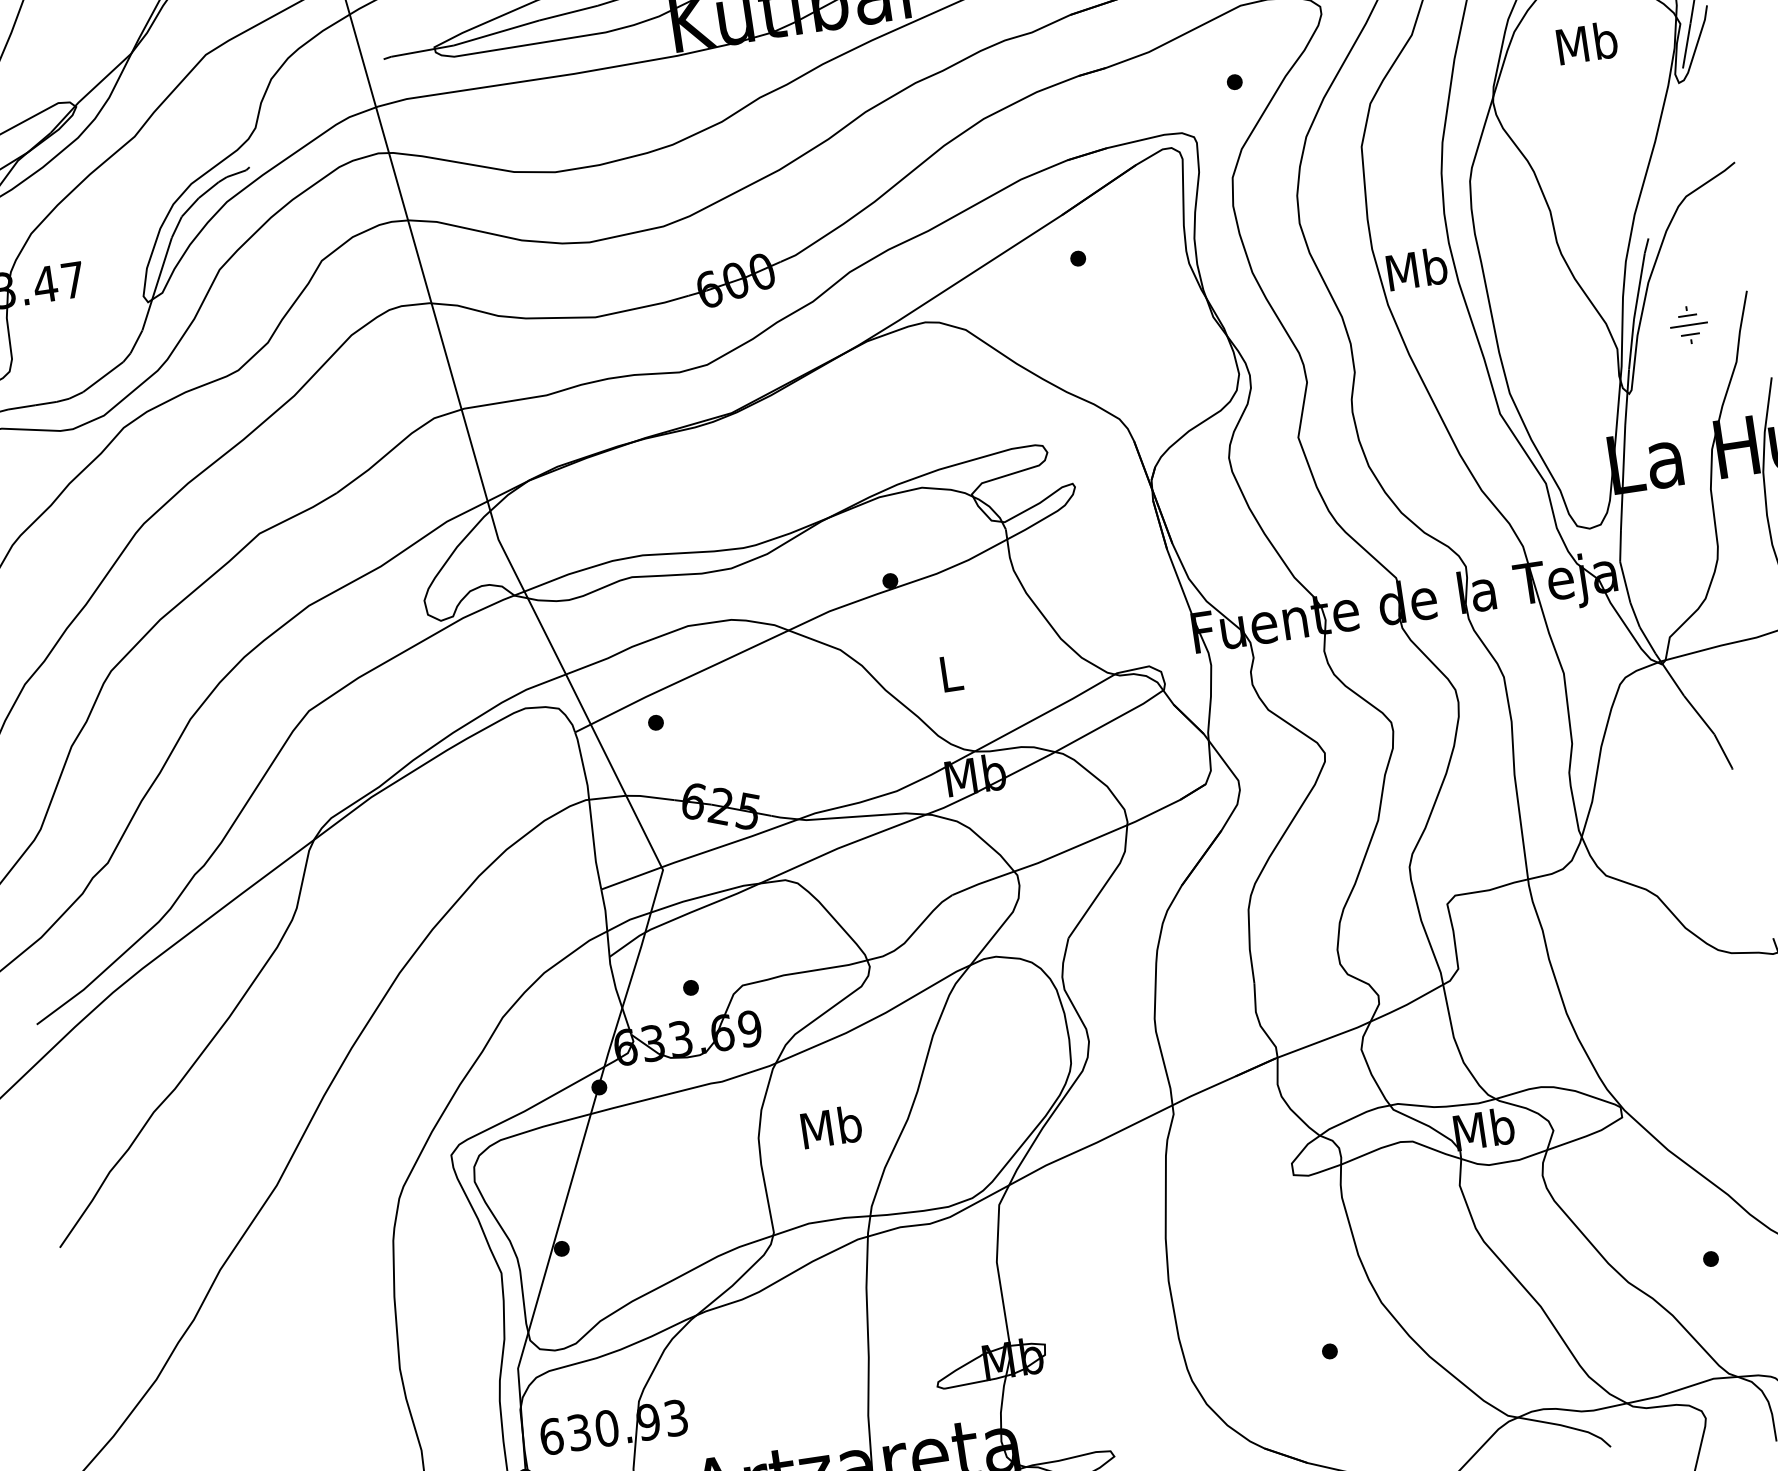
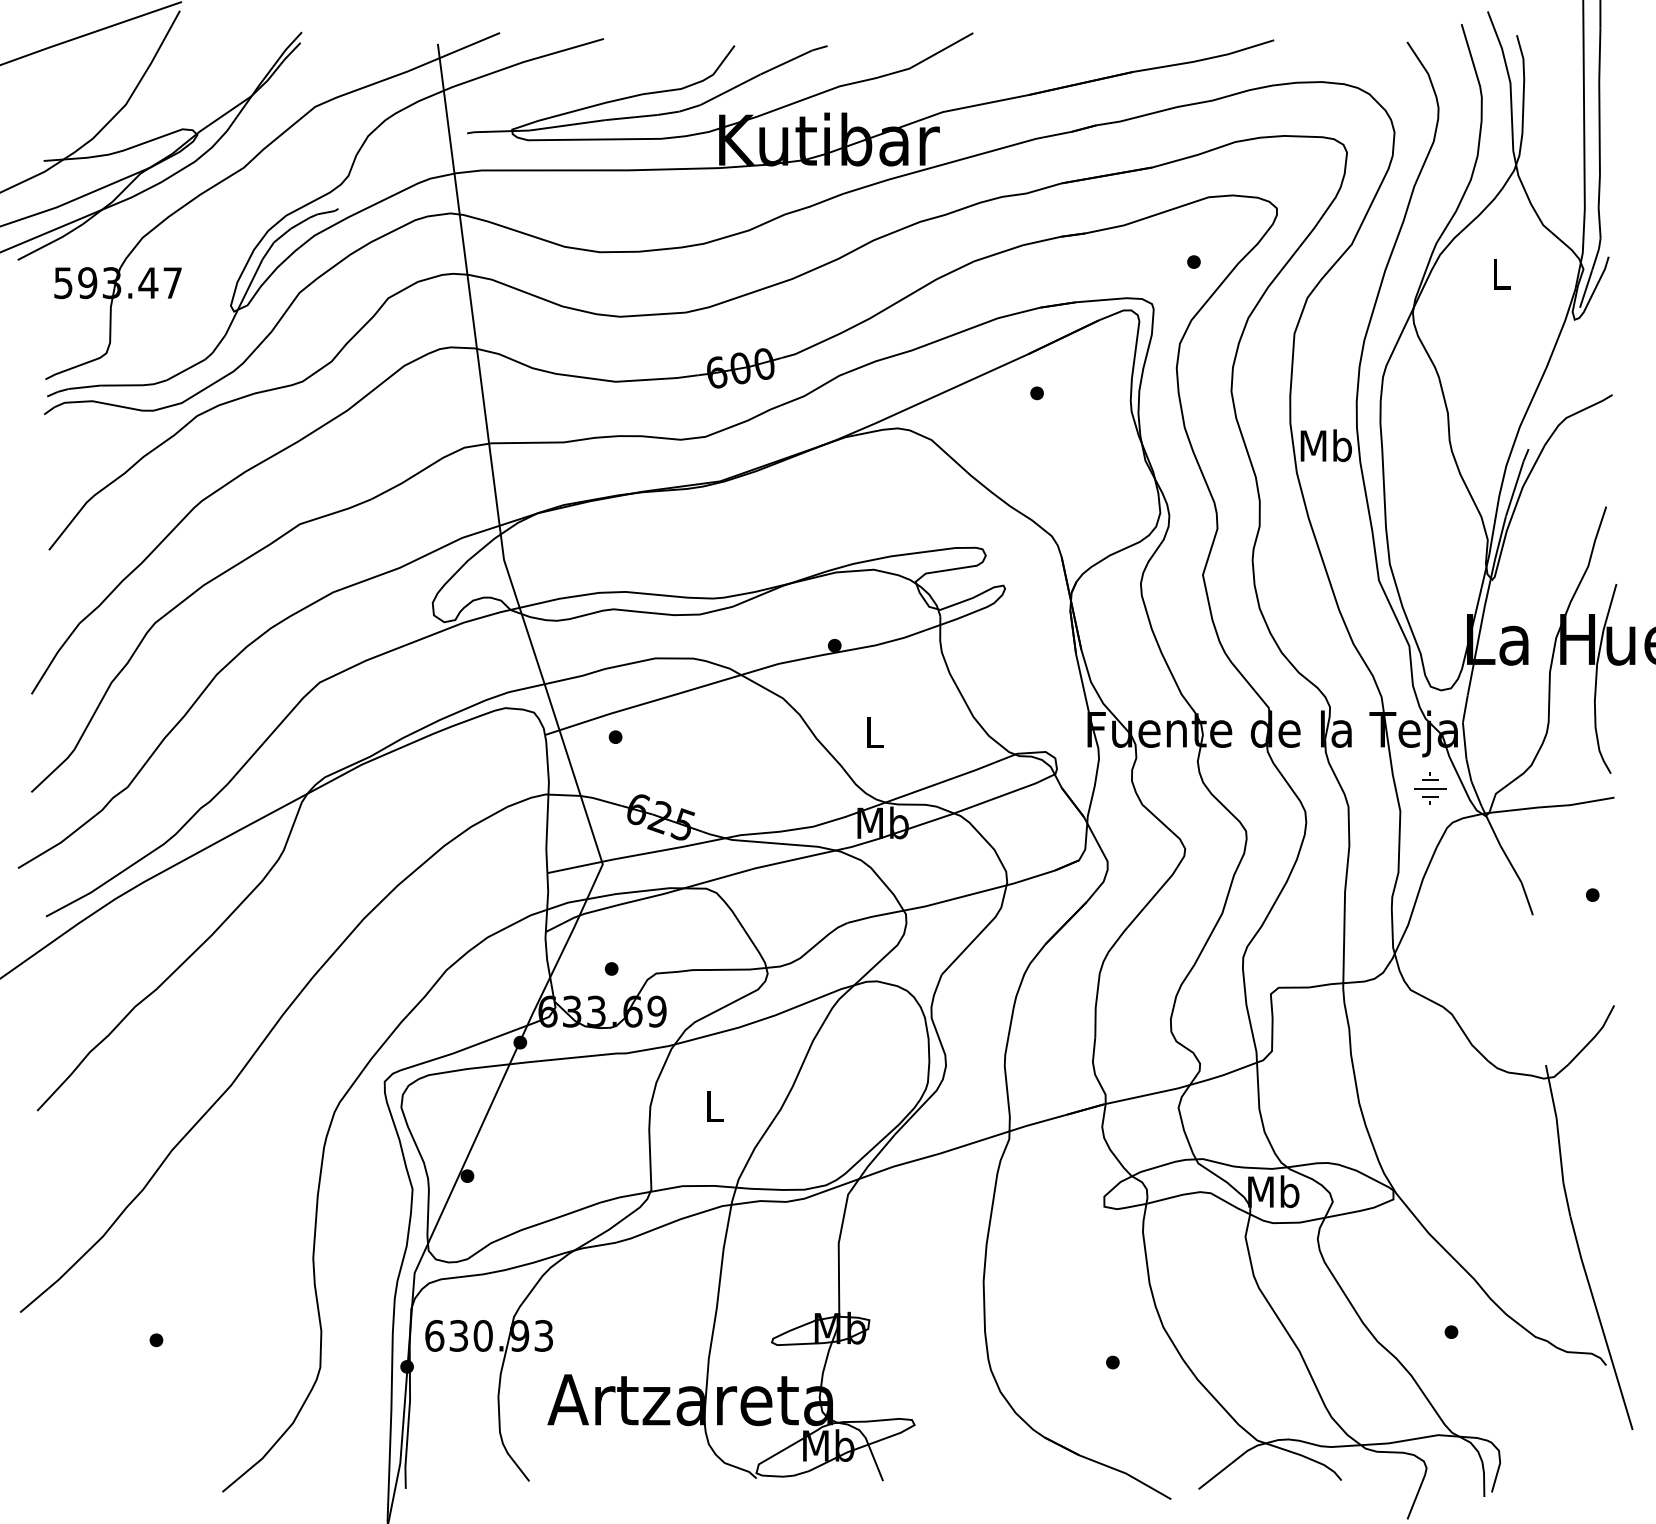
text: (1586, 42) -> (1500, 273), Mb -> L
part: (1689, 324) -> (1430, 788), moved
text: (831, 1126) -> (714, 1105), Mb -> L

